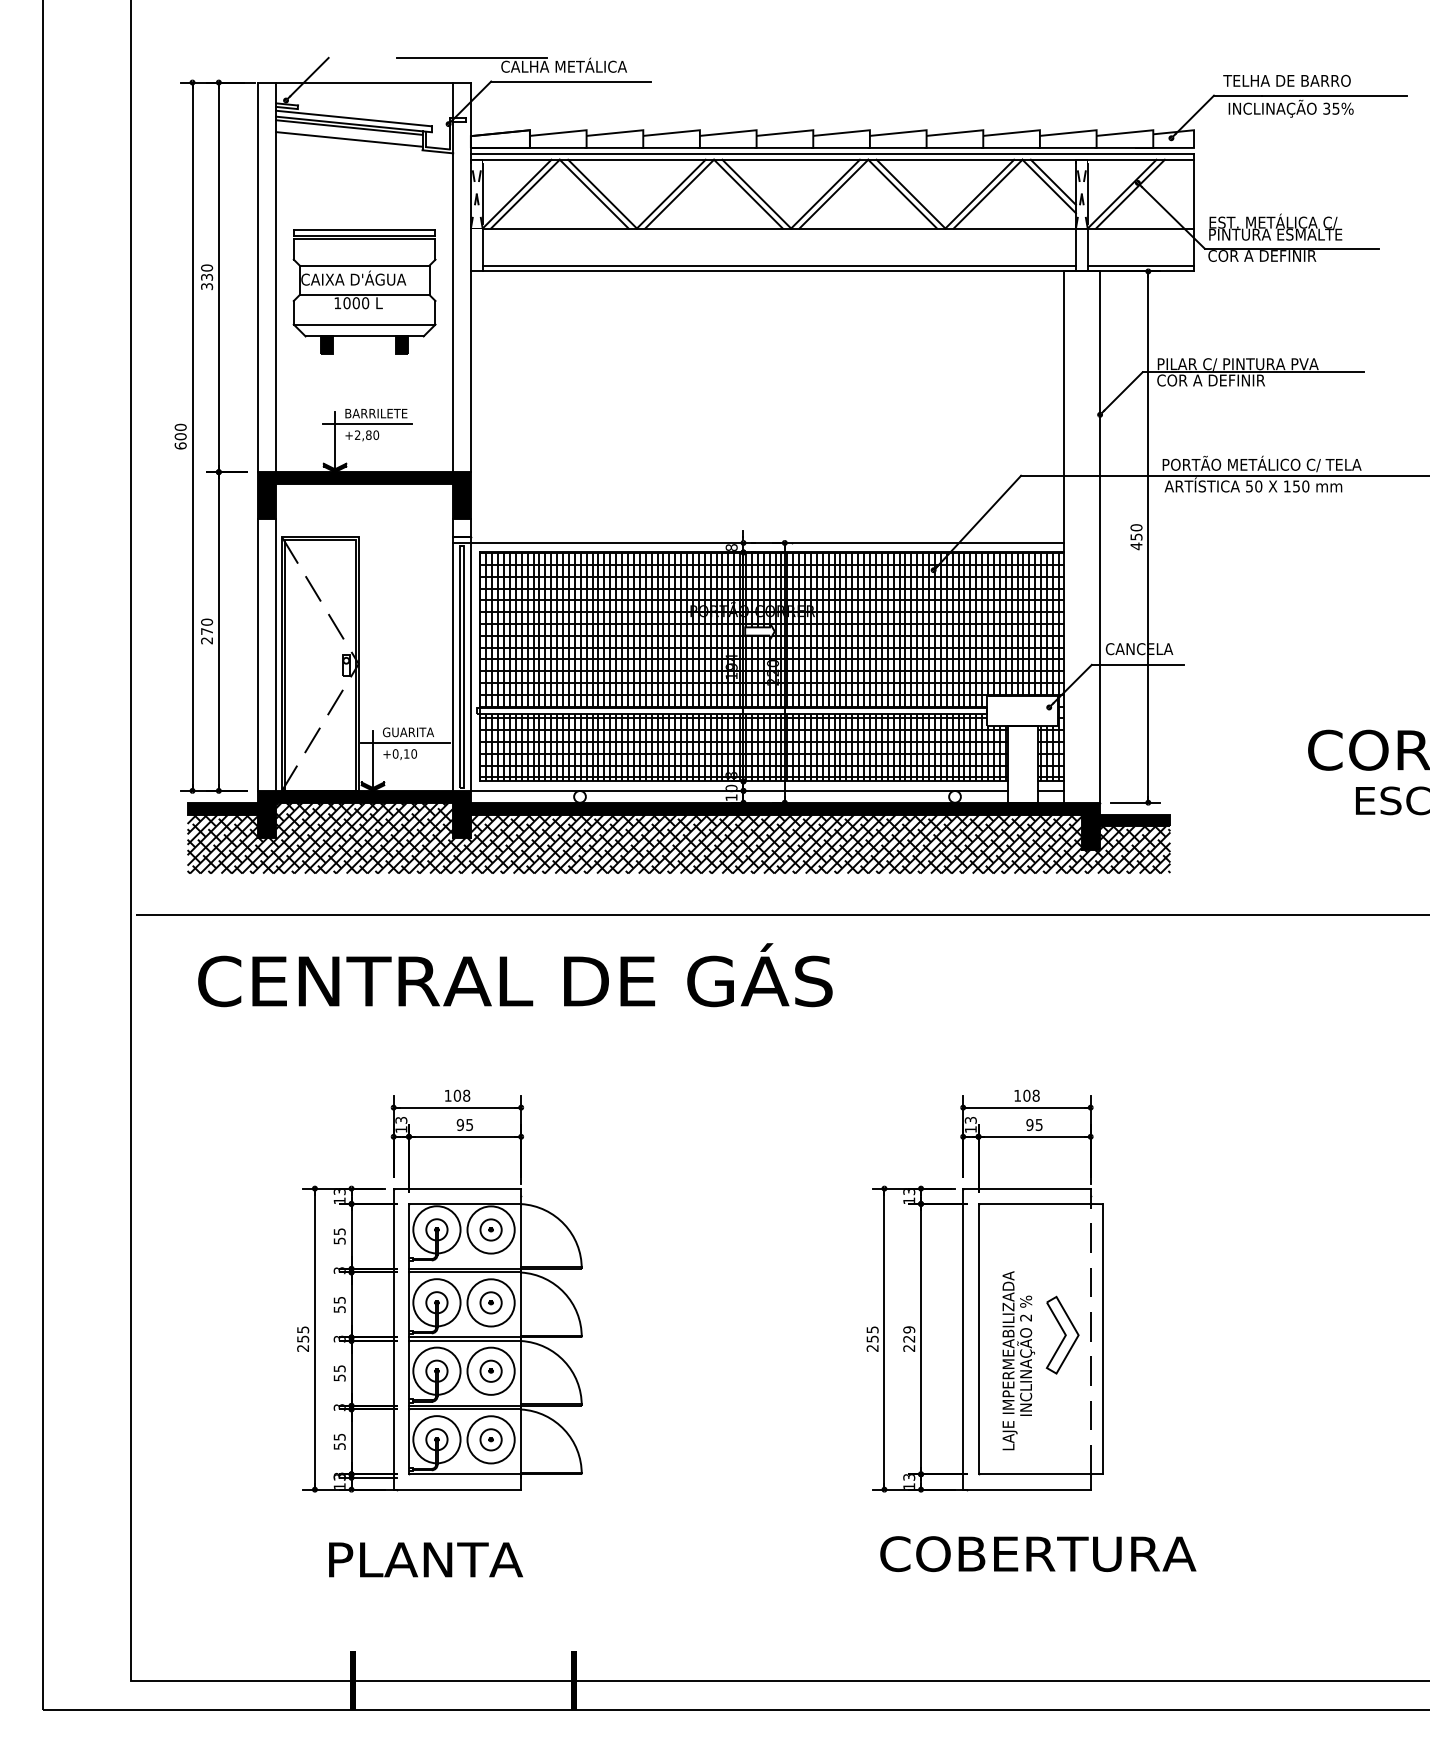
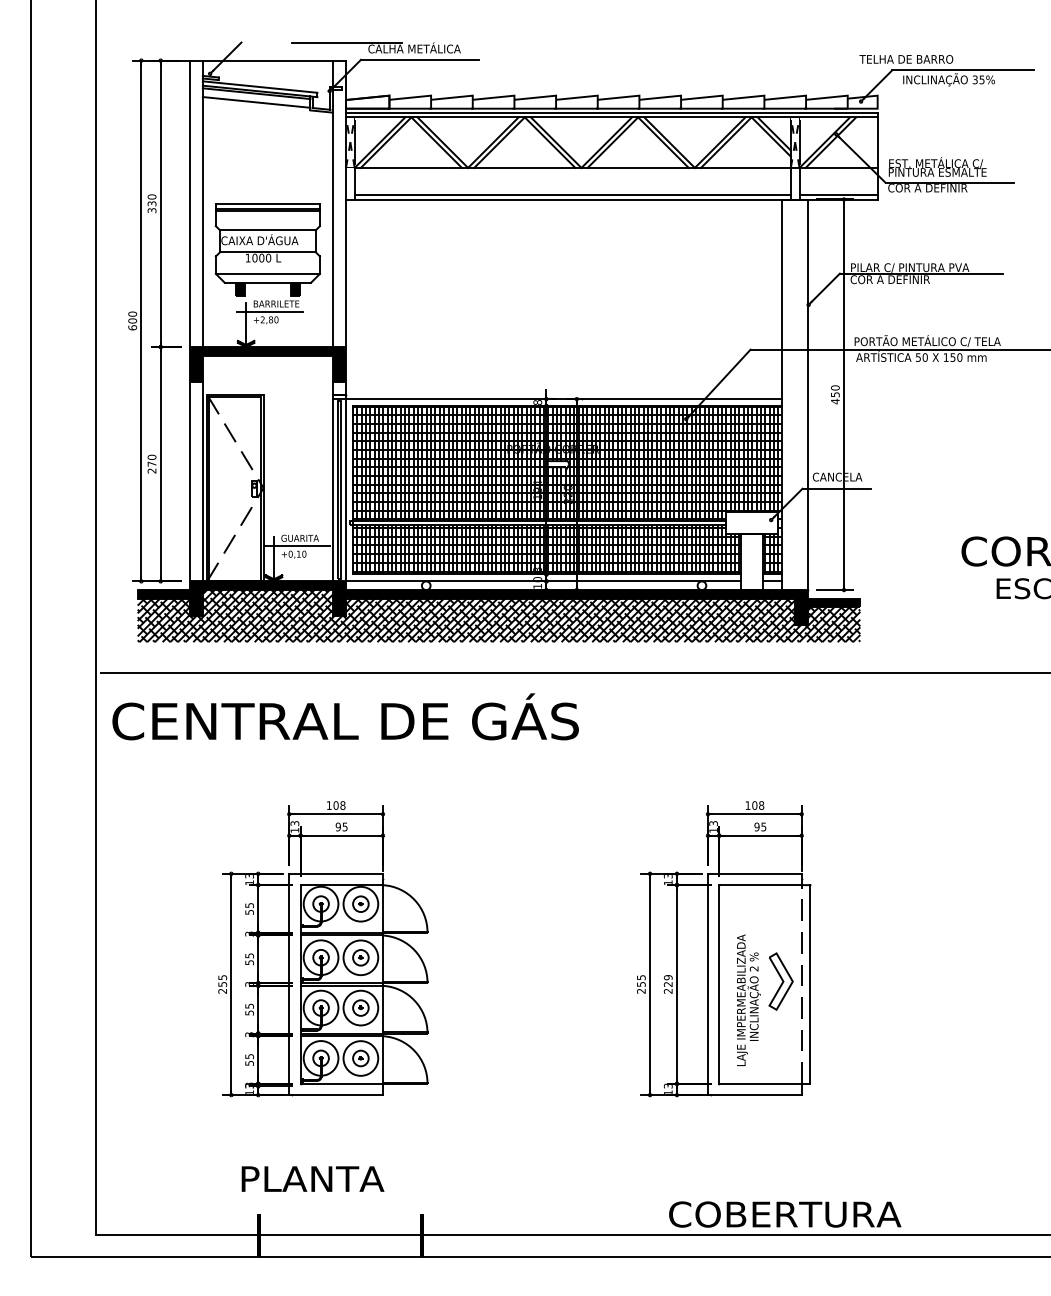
text: (1286, 80) -> (905, 59), moved
part: (364, 291) -> (267, 249), moved
text: (515, 975) -> (345, 717), moved
text: (1038, 1554) -> (785, 1214), moved
text: (425, 1559) -> (312, 1178), moved

